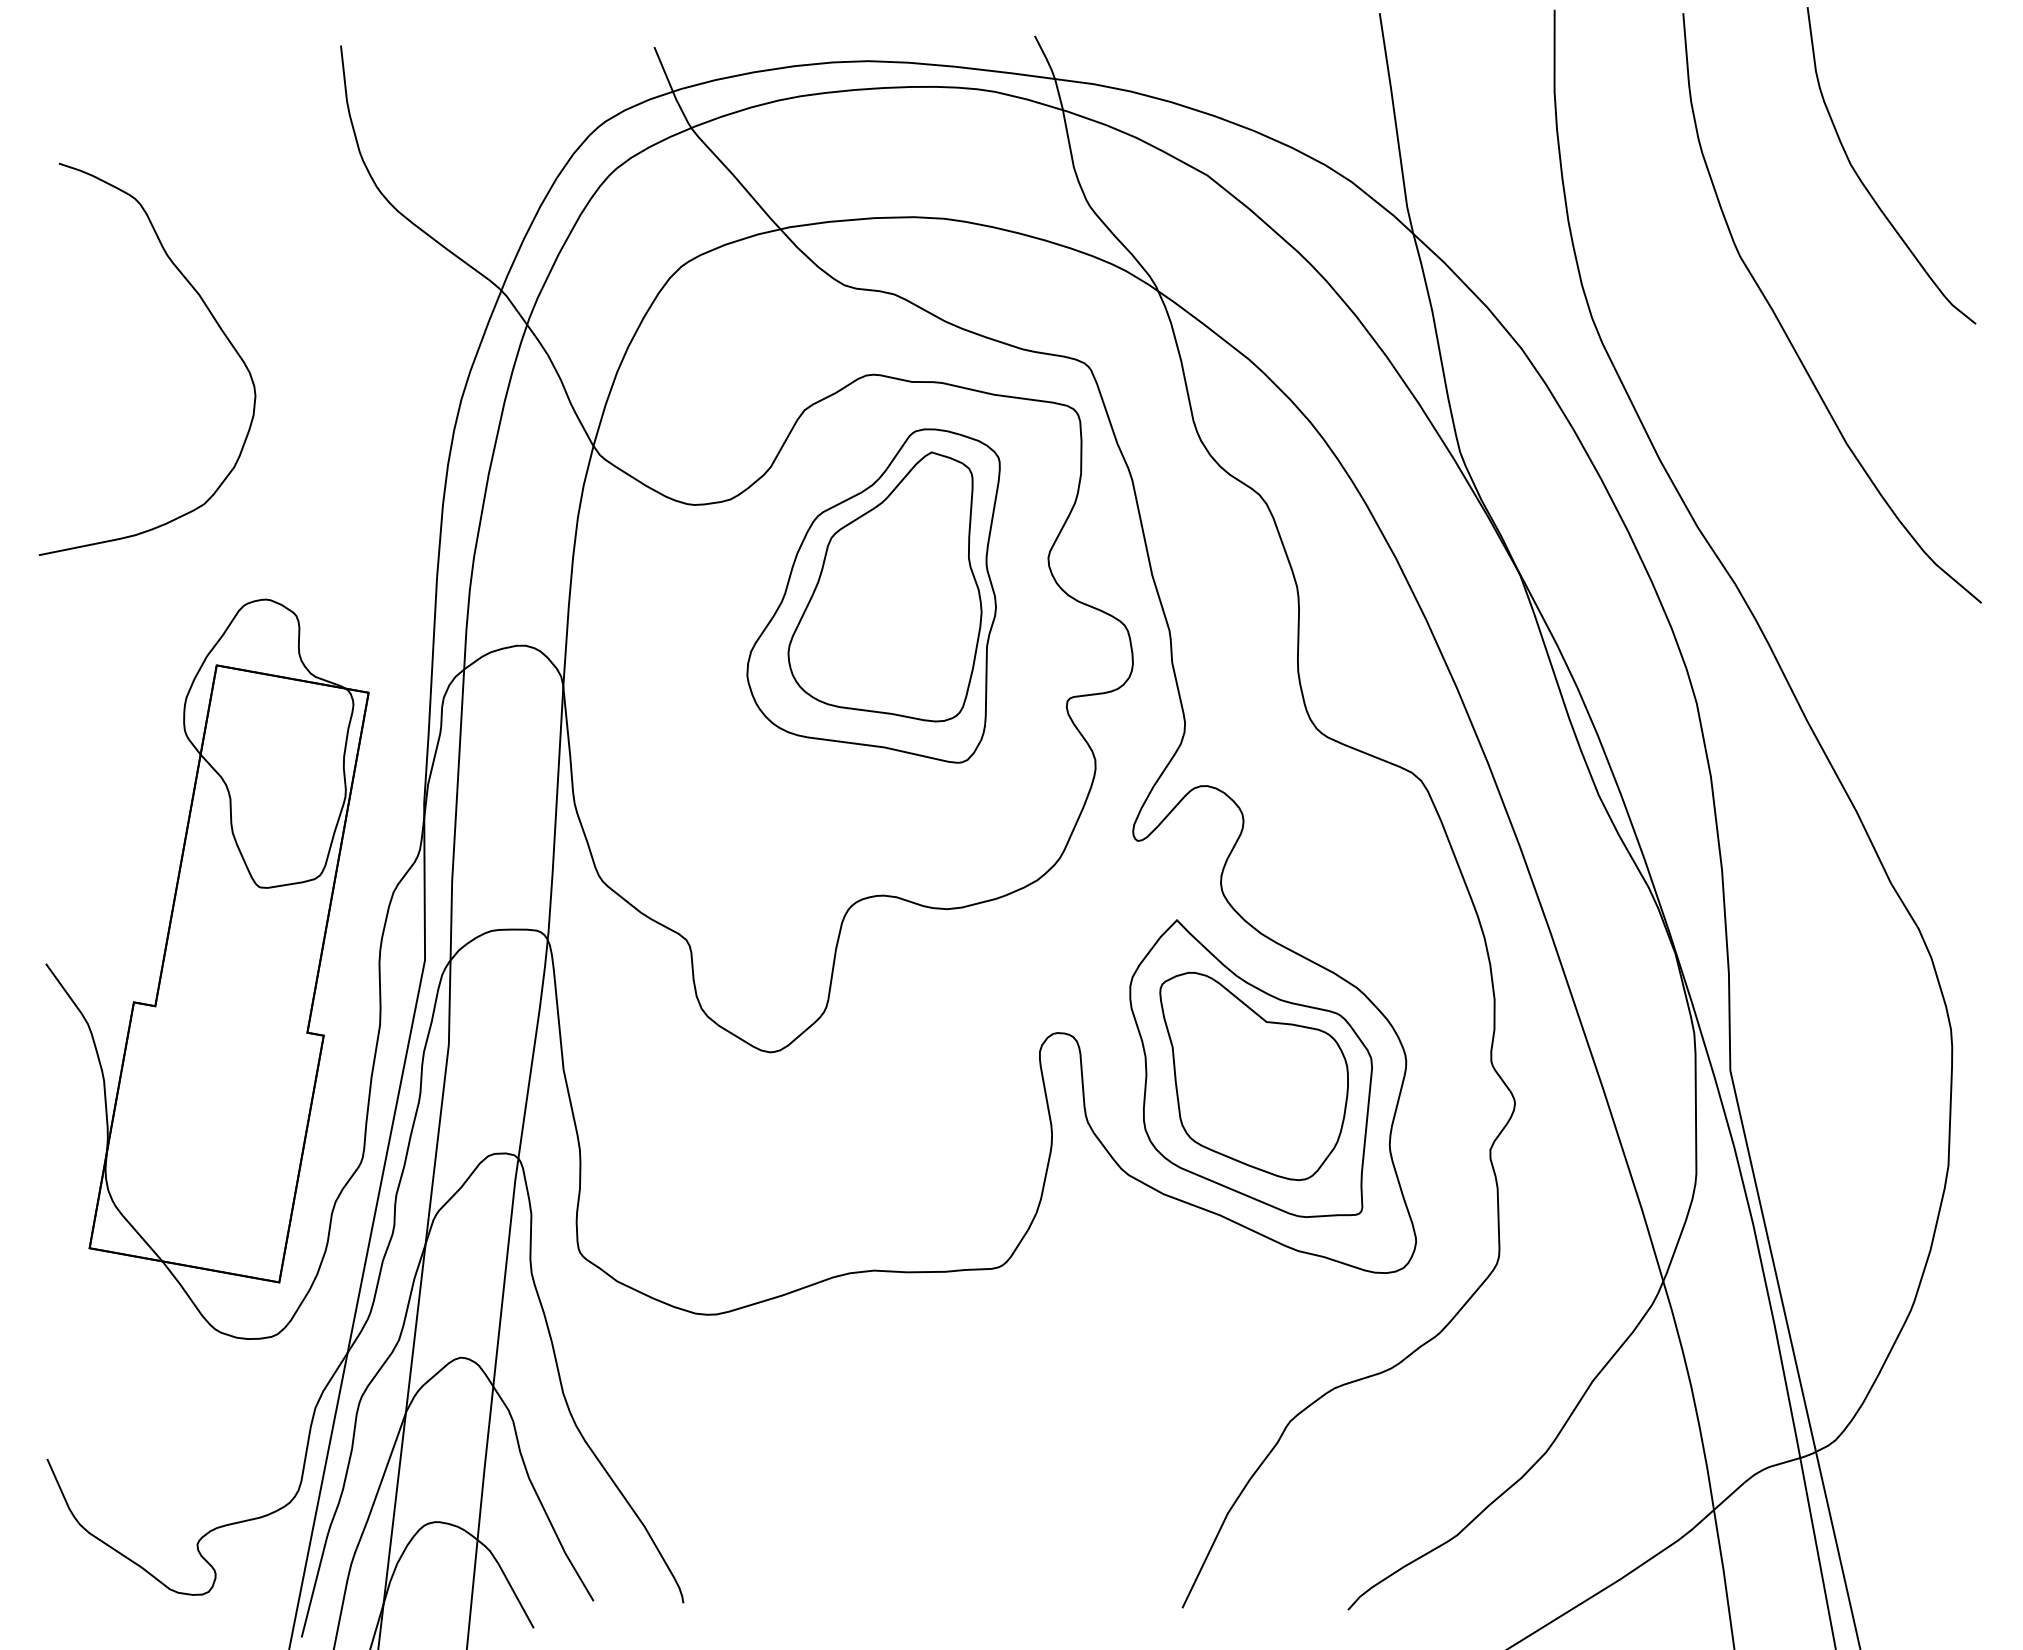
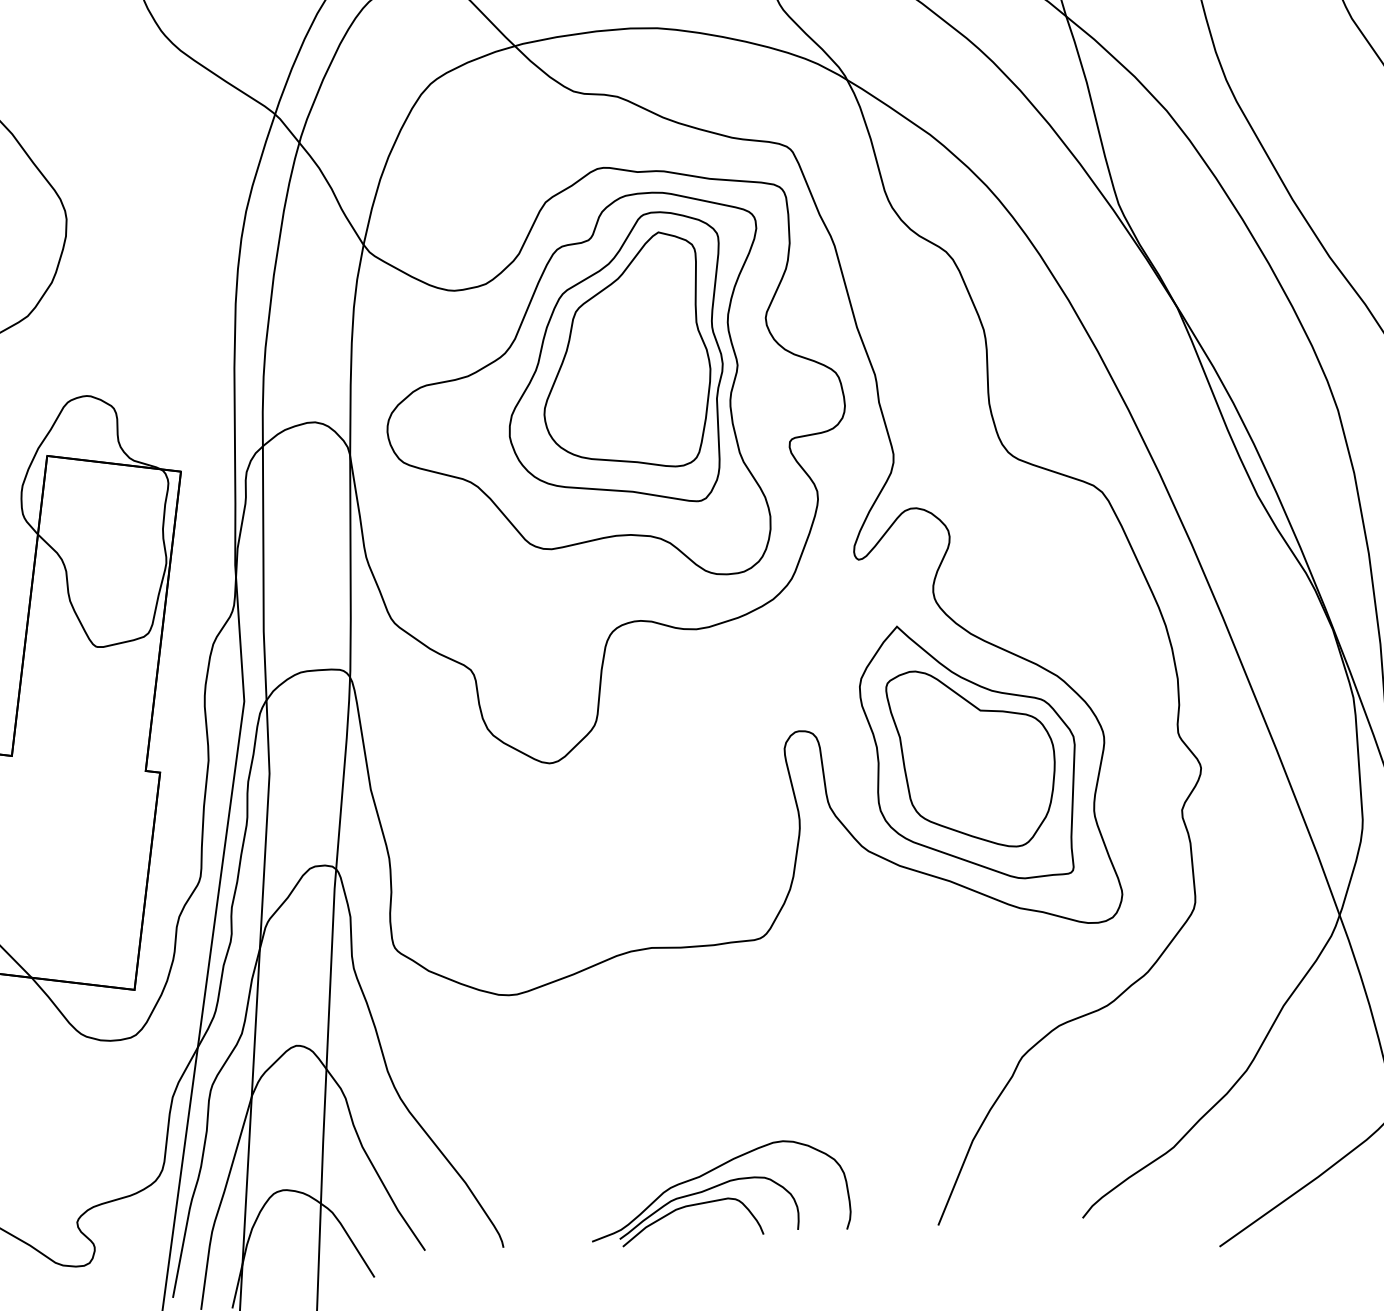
part: (825, 627) -> (575, 390), added
part: (934, 1562) -> (720, 1198), added

